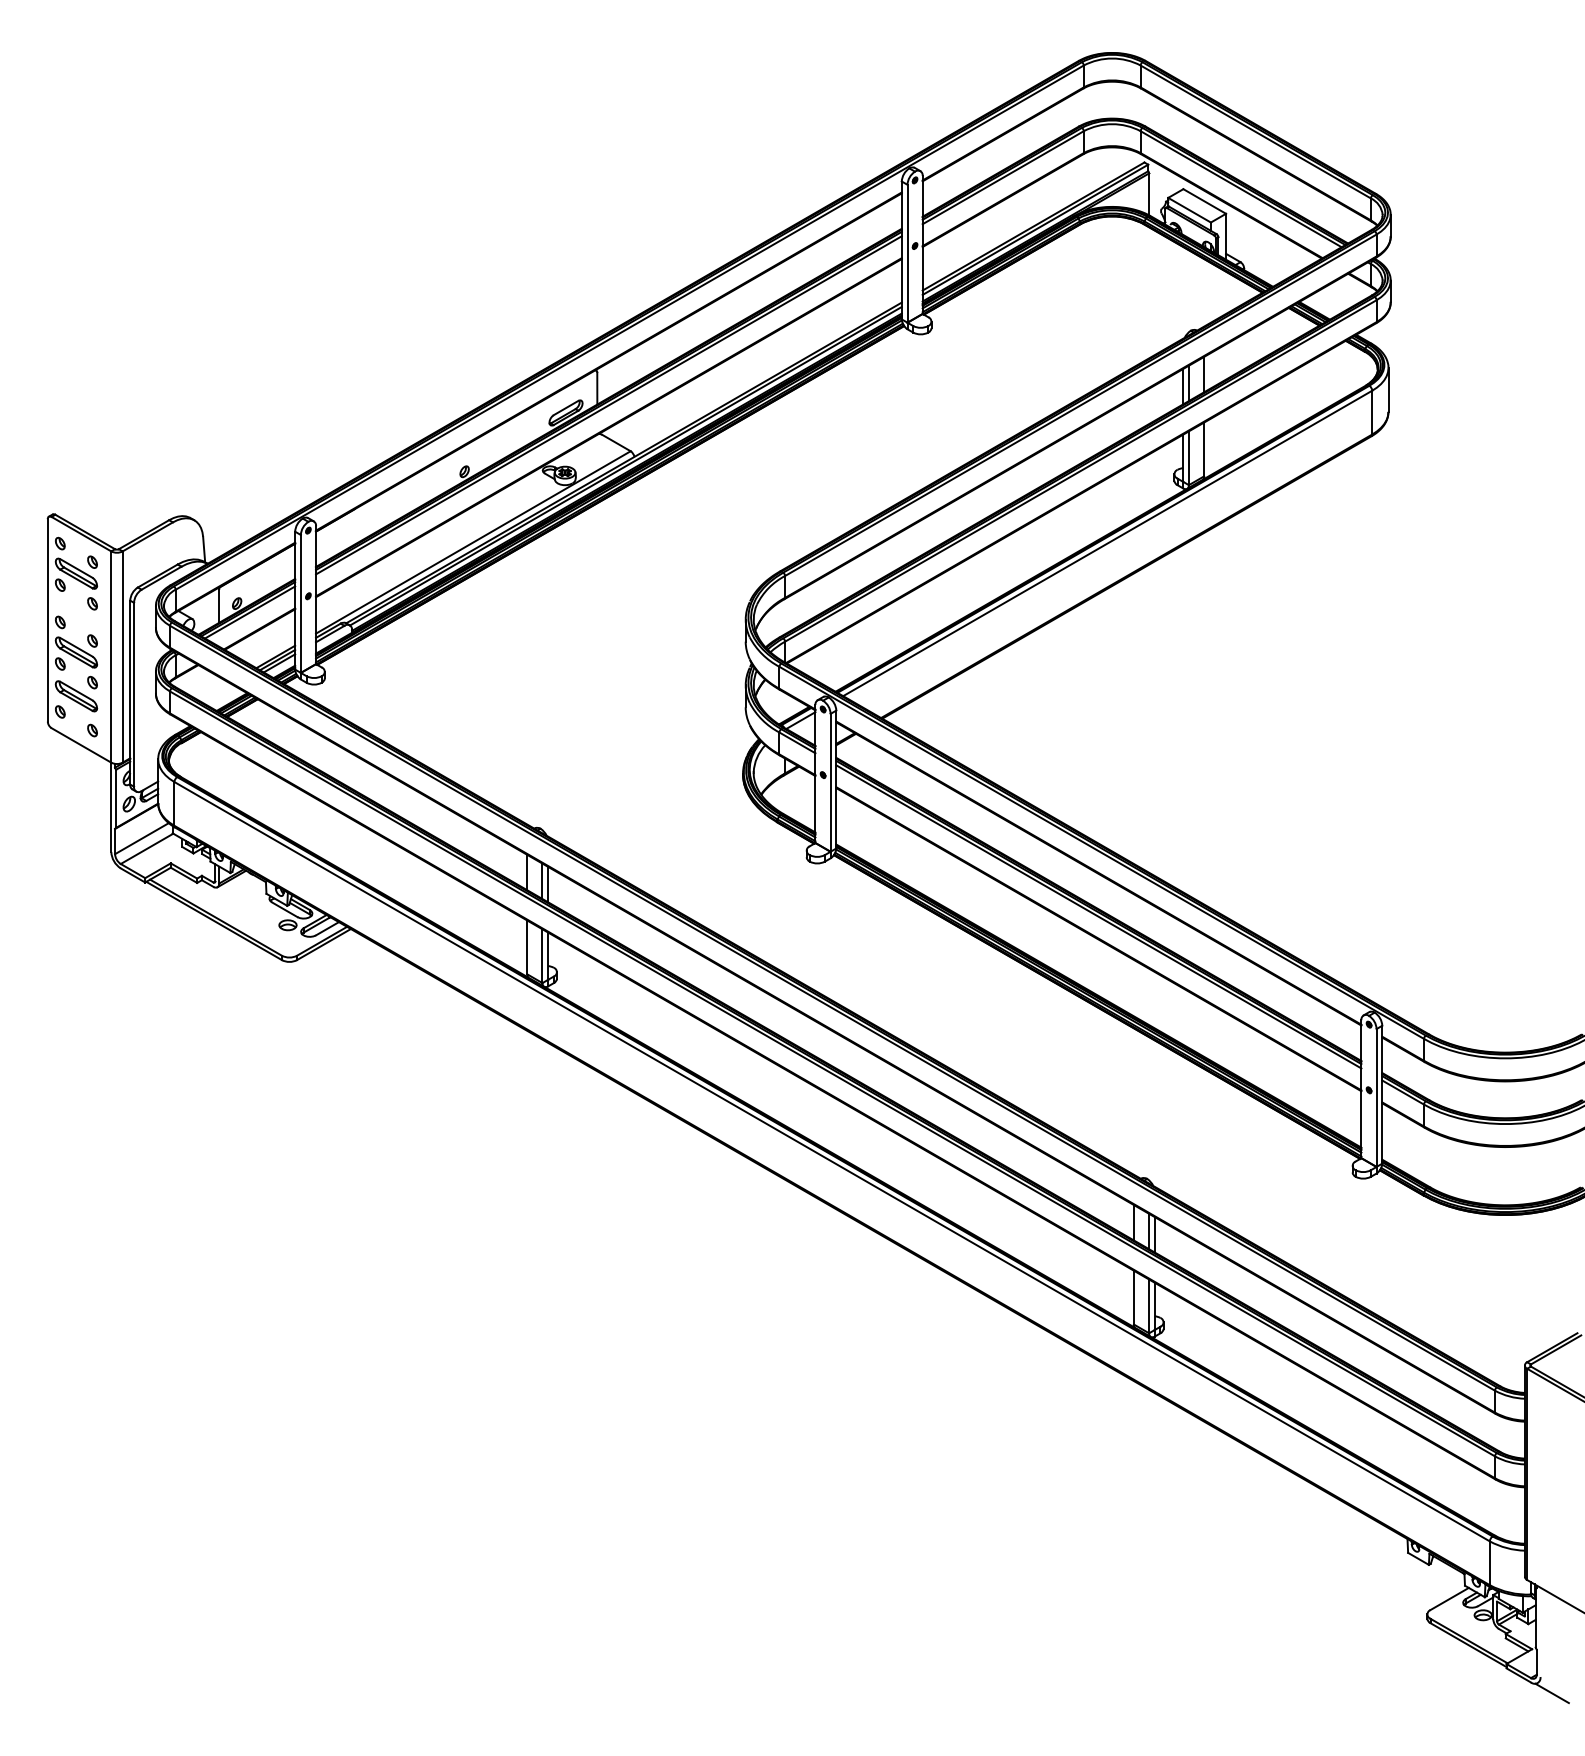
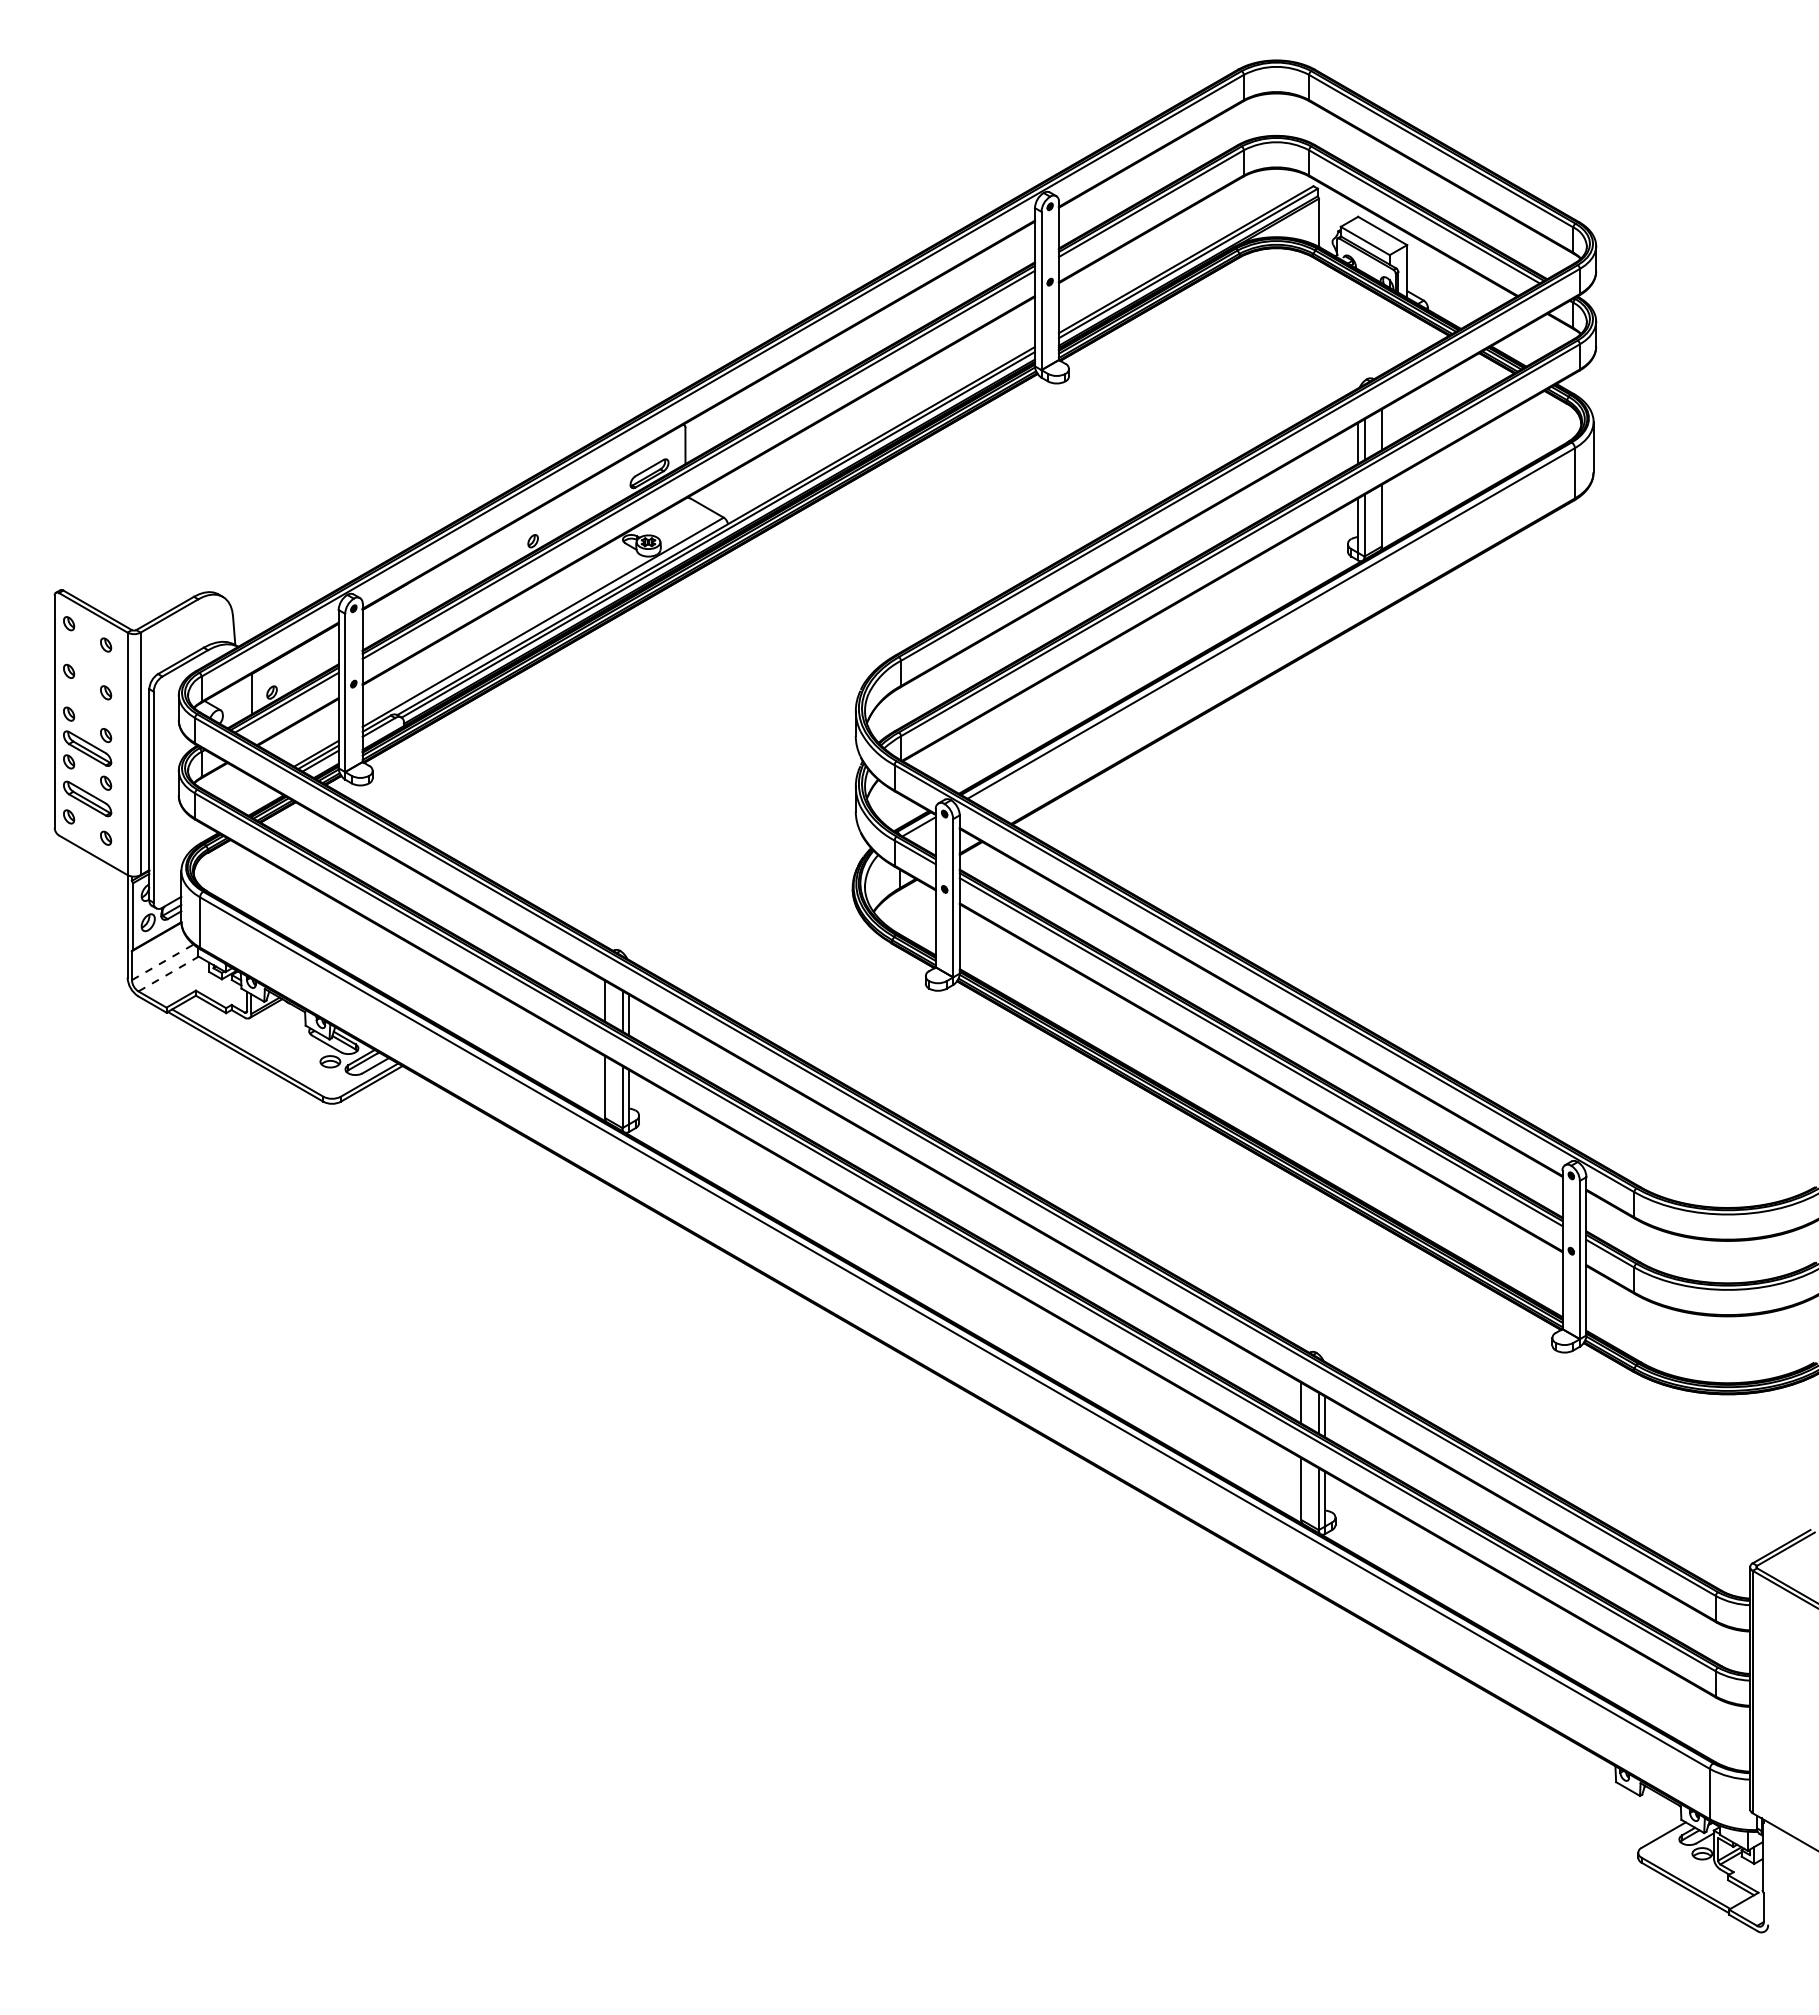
part: (76, 573) -> (87, 658), removed
line: (141, 838) -> (162, 962), solid -> dashed
line: (146, 849) -> (168, 974), solid -> dashed
line: (1552, 1693) -> (1781, 1943), removed

